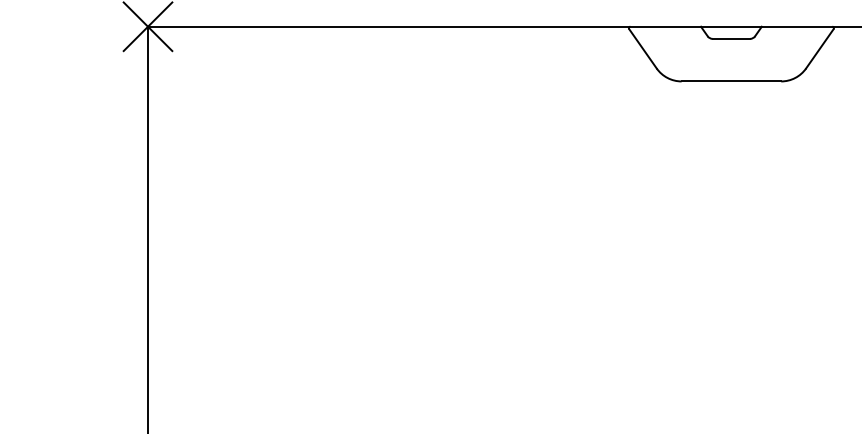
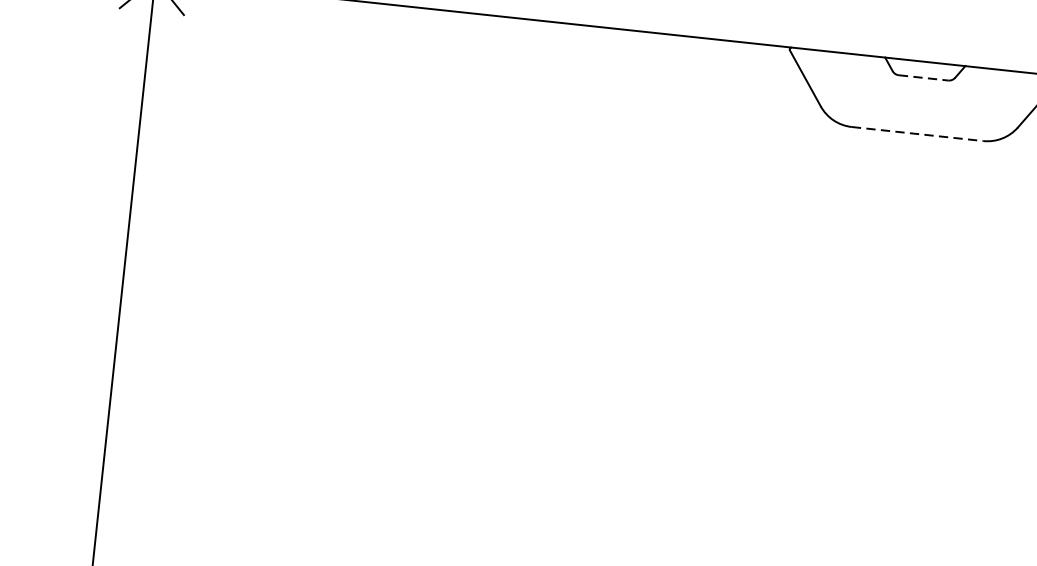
line: (731, 38) -> (923, 77), solid -> dashed
line: (731, 81) -> (917, 134), solid -> dashed

